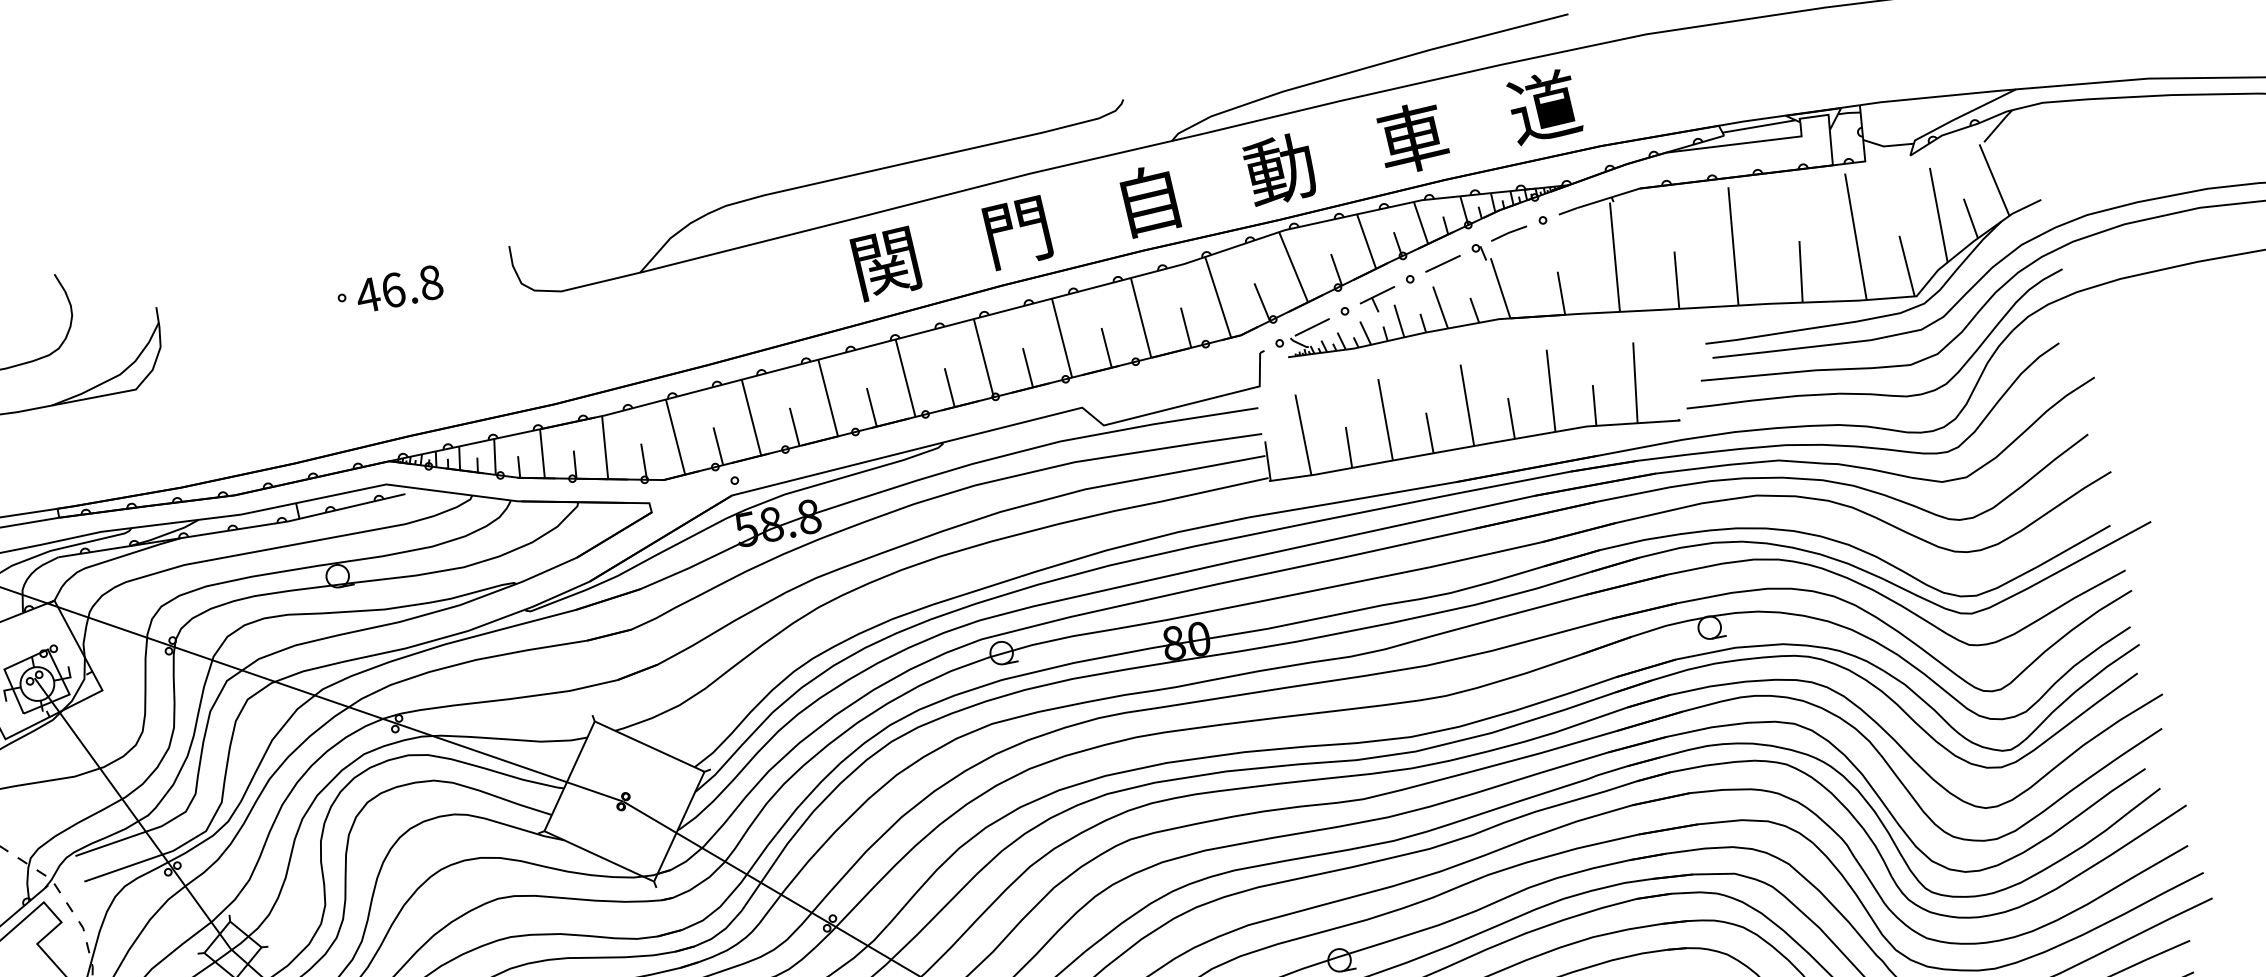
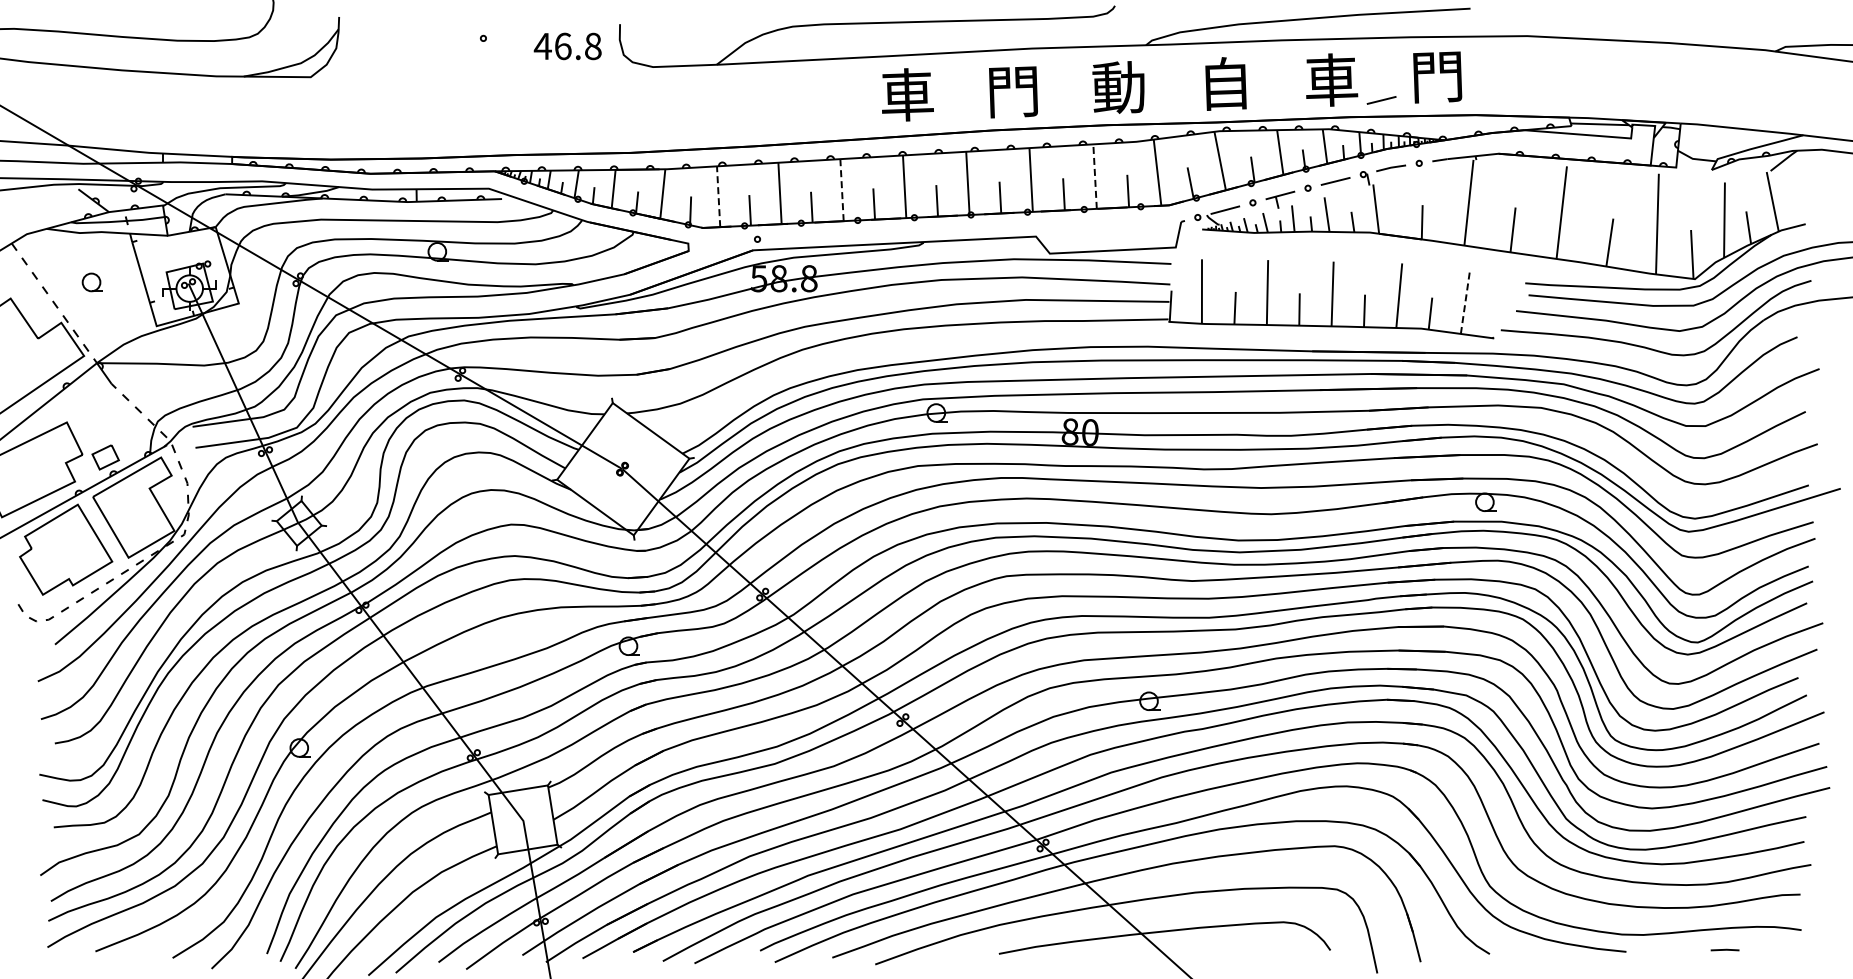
text: (1544, 107) -> (1437, 76), 道 -> 門
line: (1480, 151) -> (1381, 100), added
text: (1279, 169) -> (1224, 83), 動 -> 自
text: (1148, 200) -> (1118, 87), 自 -> 動
text: (886, 263) -> (907, 95), 関 -> 車
text: (398, 289) -> (567, 46), moved
line: (1141, 317) -> (1095, 176), solid -> dashed
line: (1635, 382) -> (1465, 302), solid -> dashed
line: (828, 397) -> (842, 189), solid -> dashed
line: (675, 436) -> (718, 196), solid -> dashed

